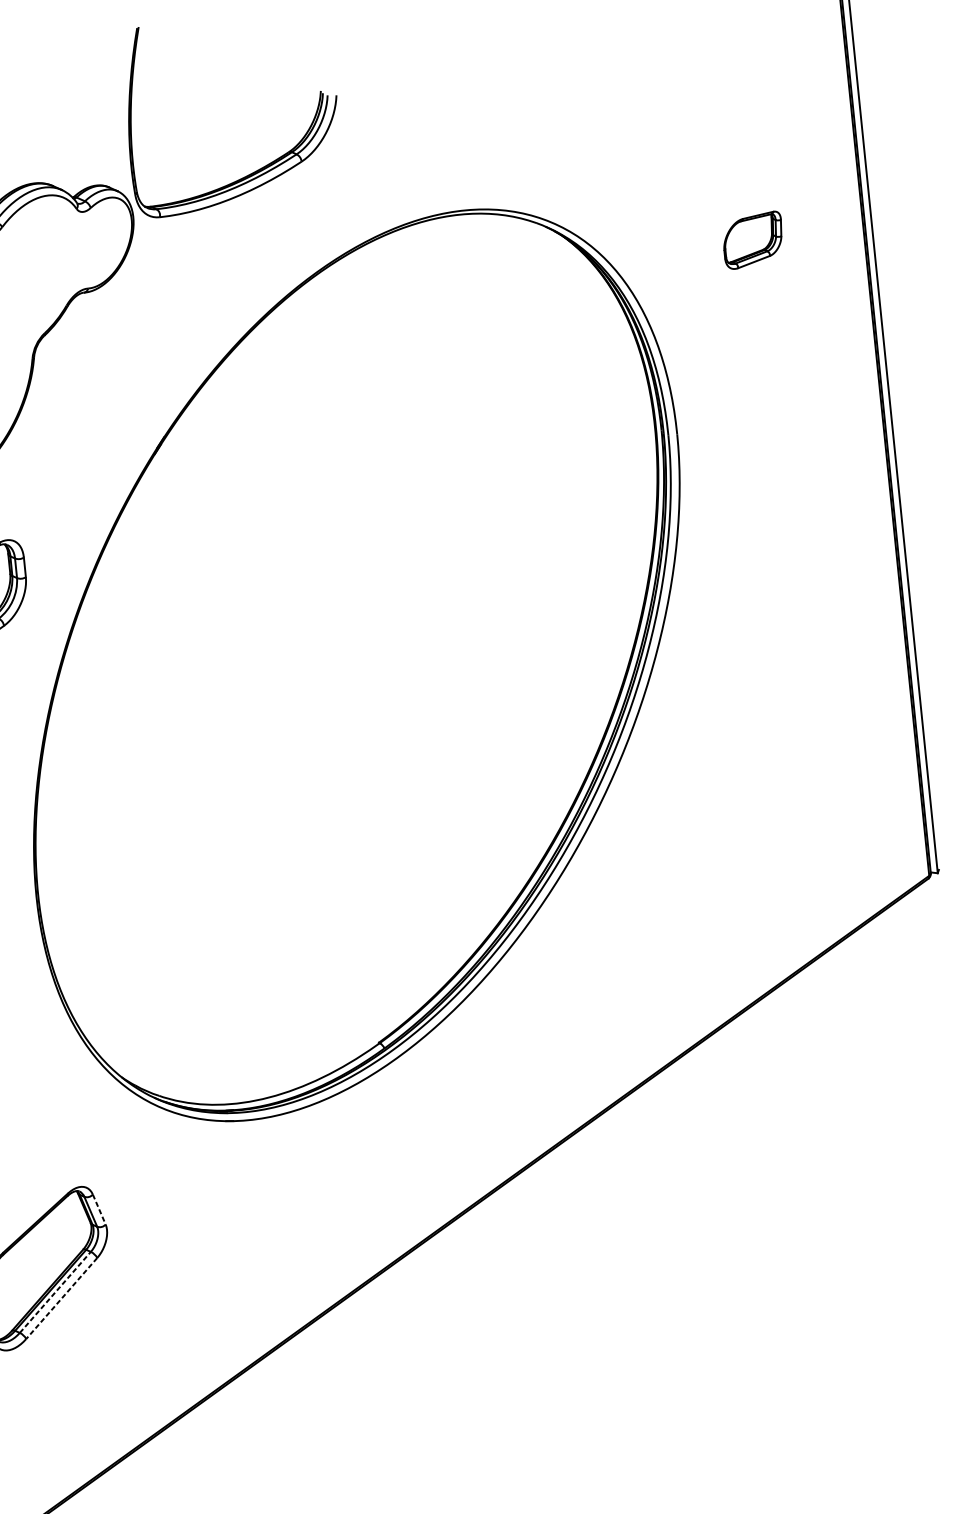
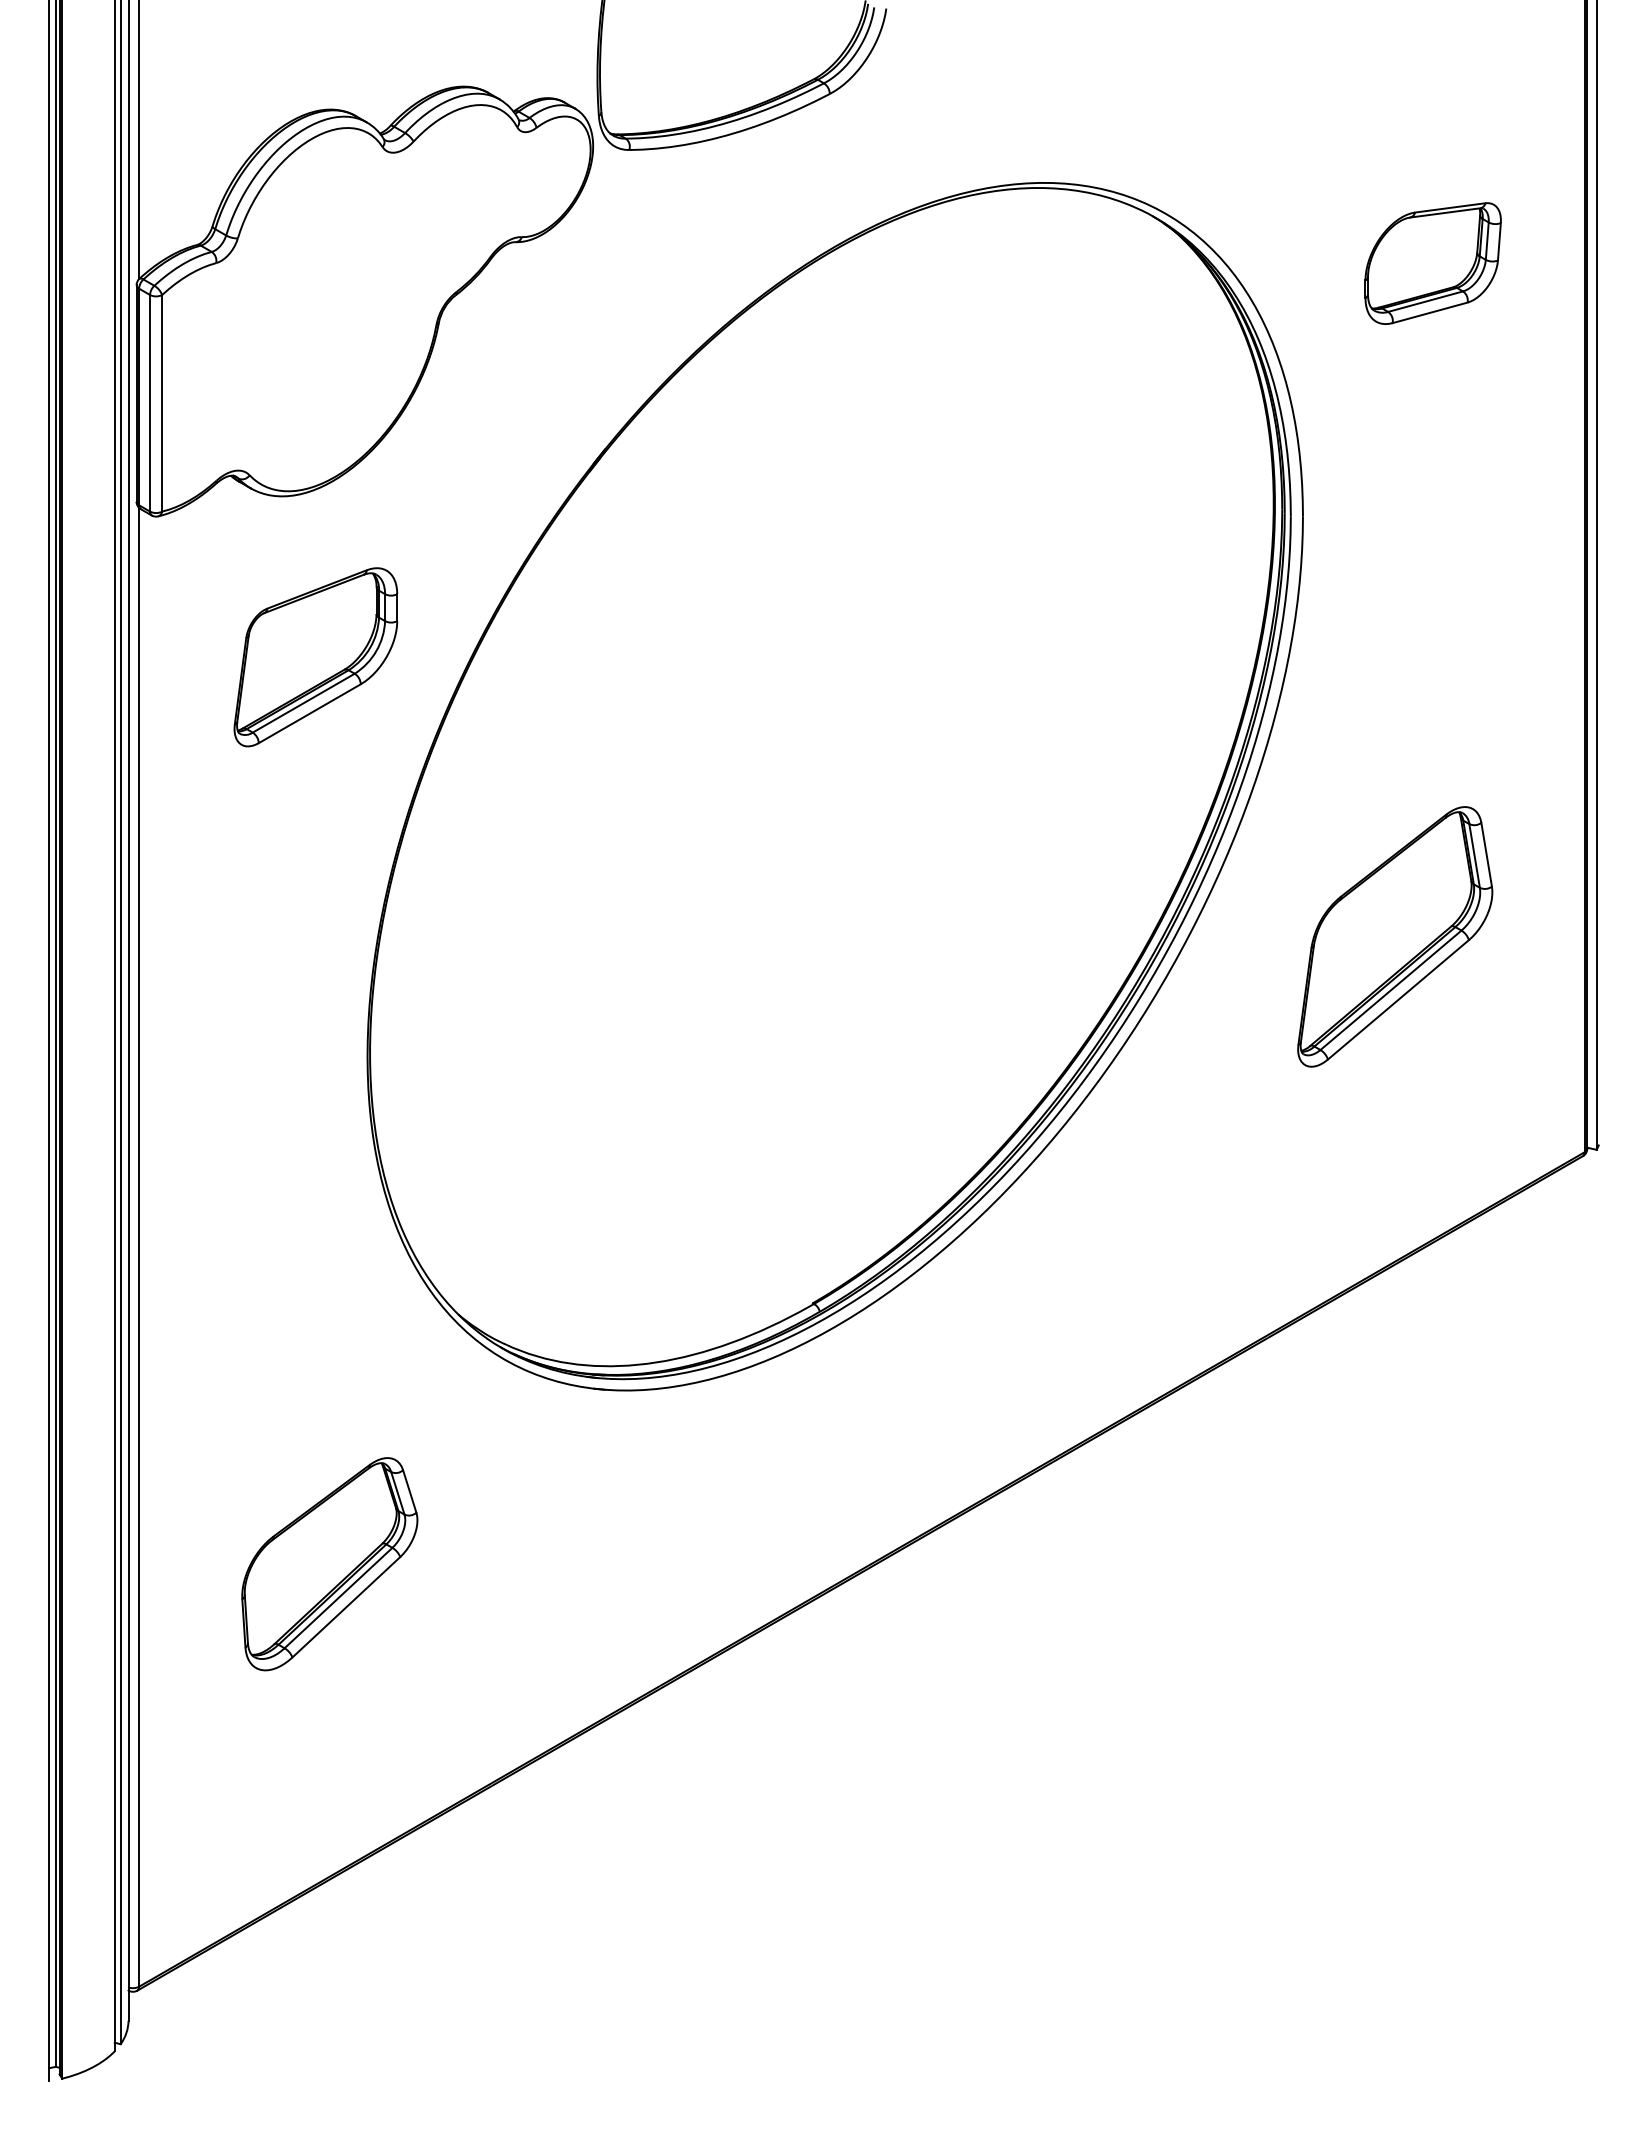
part: (752, 240) -> (1432, 263), size x1.67
part: (775, 732) -> (1395, 936), added
line: (99, 1209) -> (409, 1491), dashed -> solid
line: (55, 1292) -> (338, 1598), dashed -> solid
line: (61, 1298) -> (346, 1607), dashed -> solid

